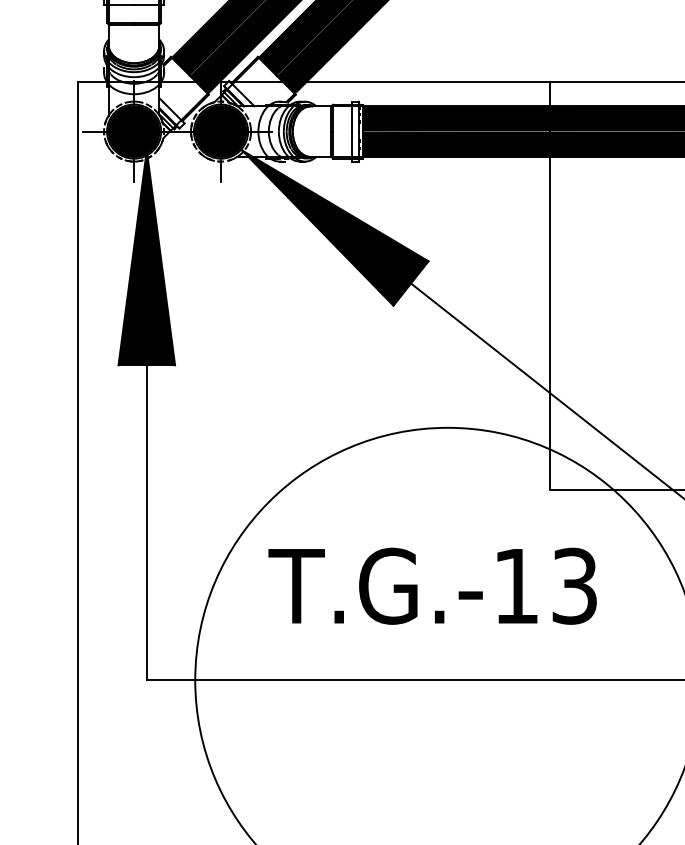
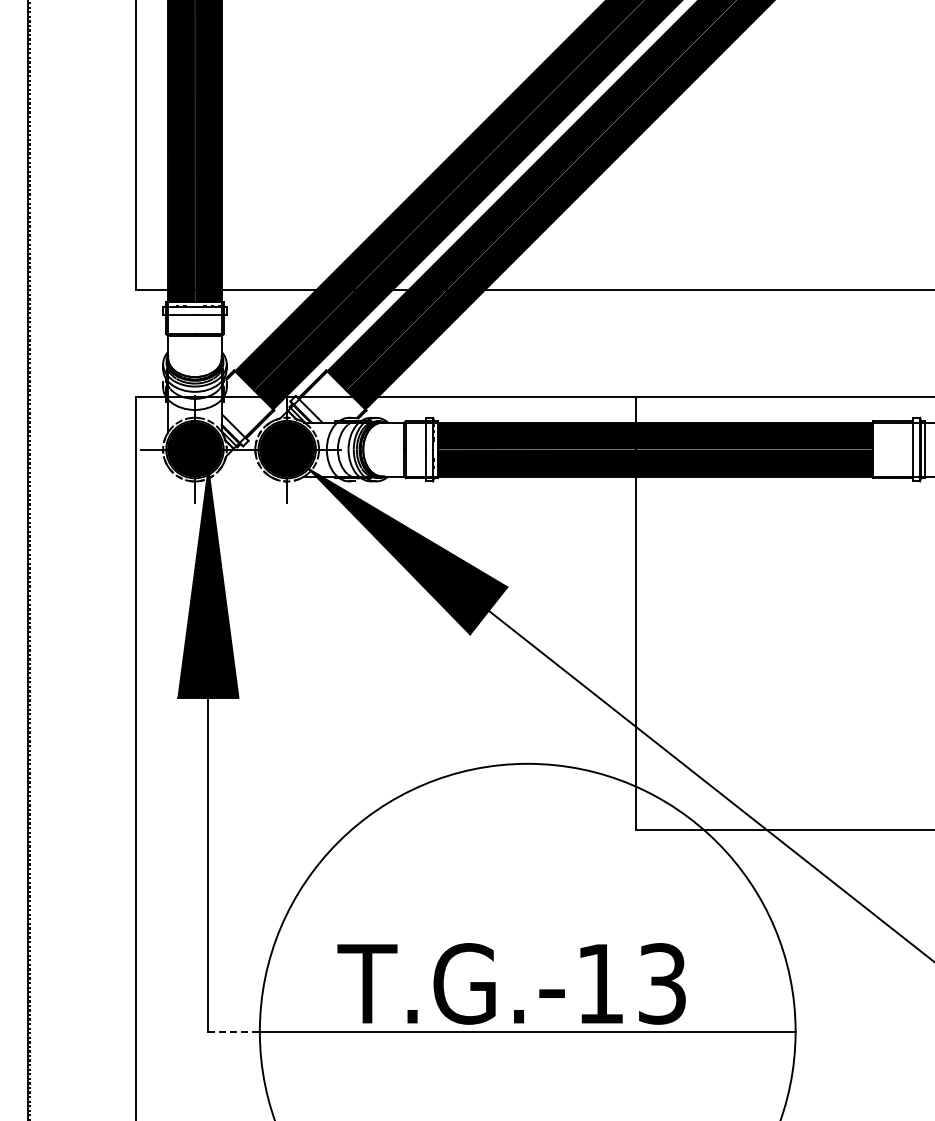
text: (432, 585) -> (511, 983), moved
line: (171, 680) -> (234, 1031), solid -> dashed

